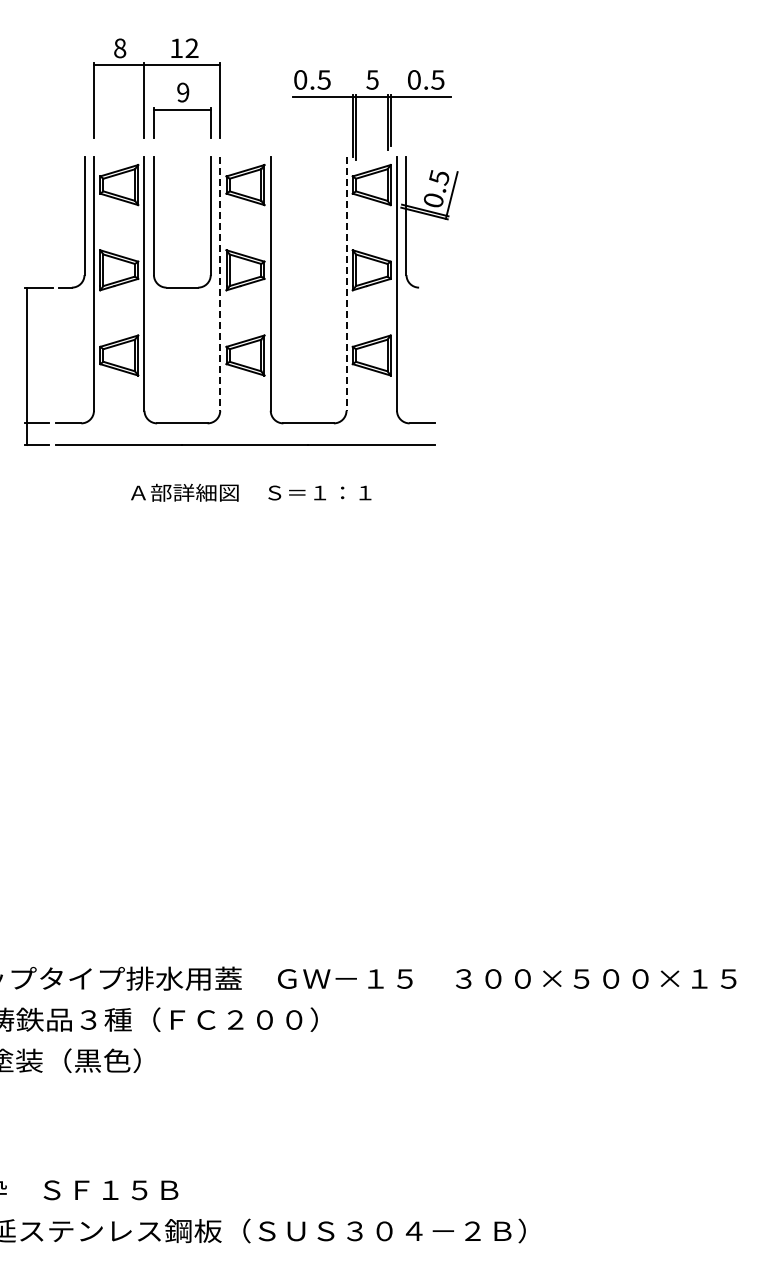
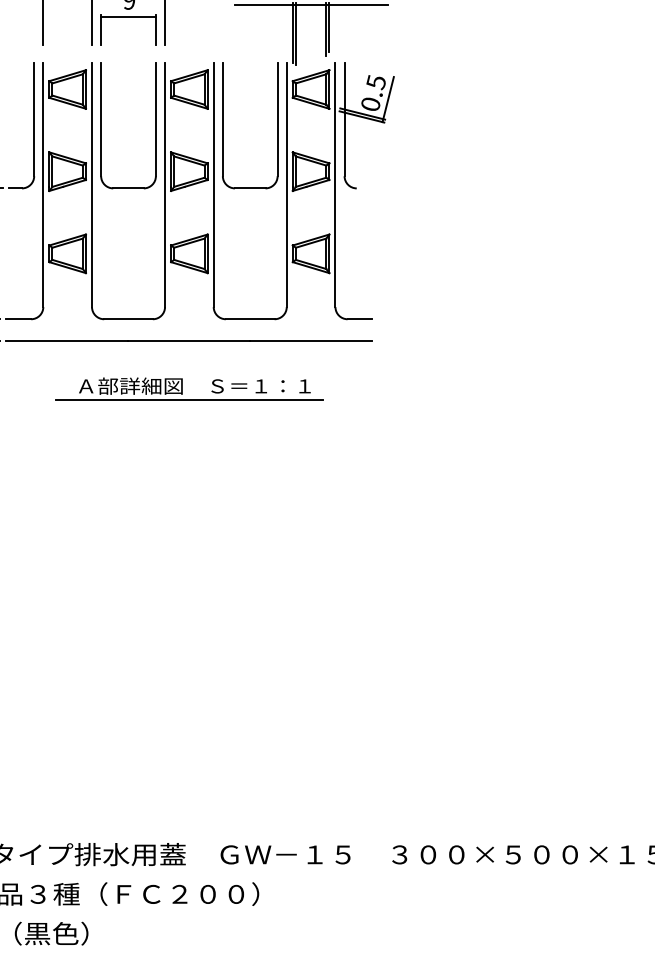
part: (280, 222) -> (223, 125), added
line: (220, 284) -> (165, 185), dashed -> solid
line: (346, 284) -> (286, 185), dashed -> solid
line: (245, 507) -> (189, 400), added

